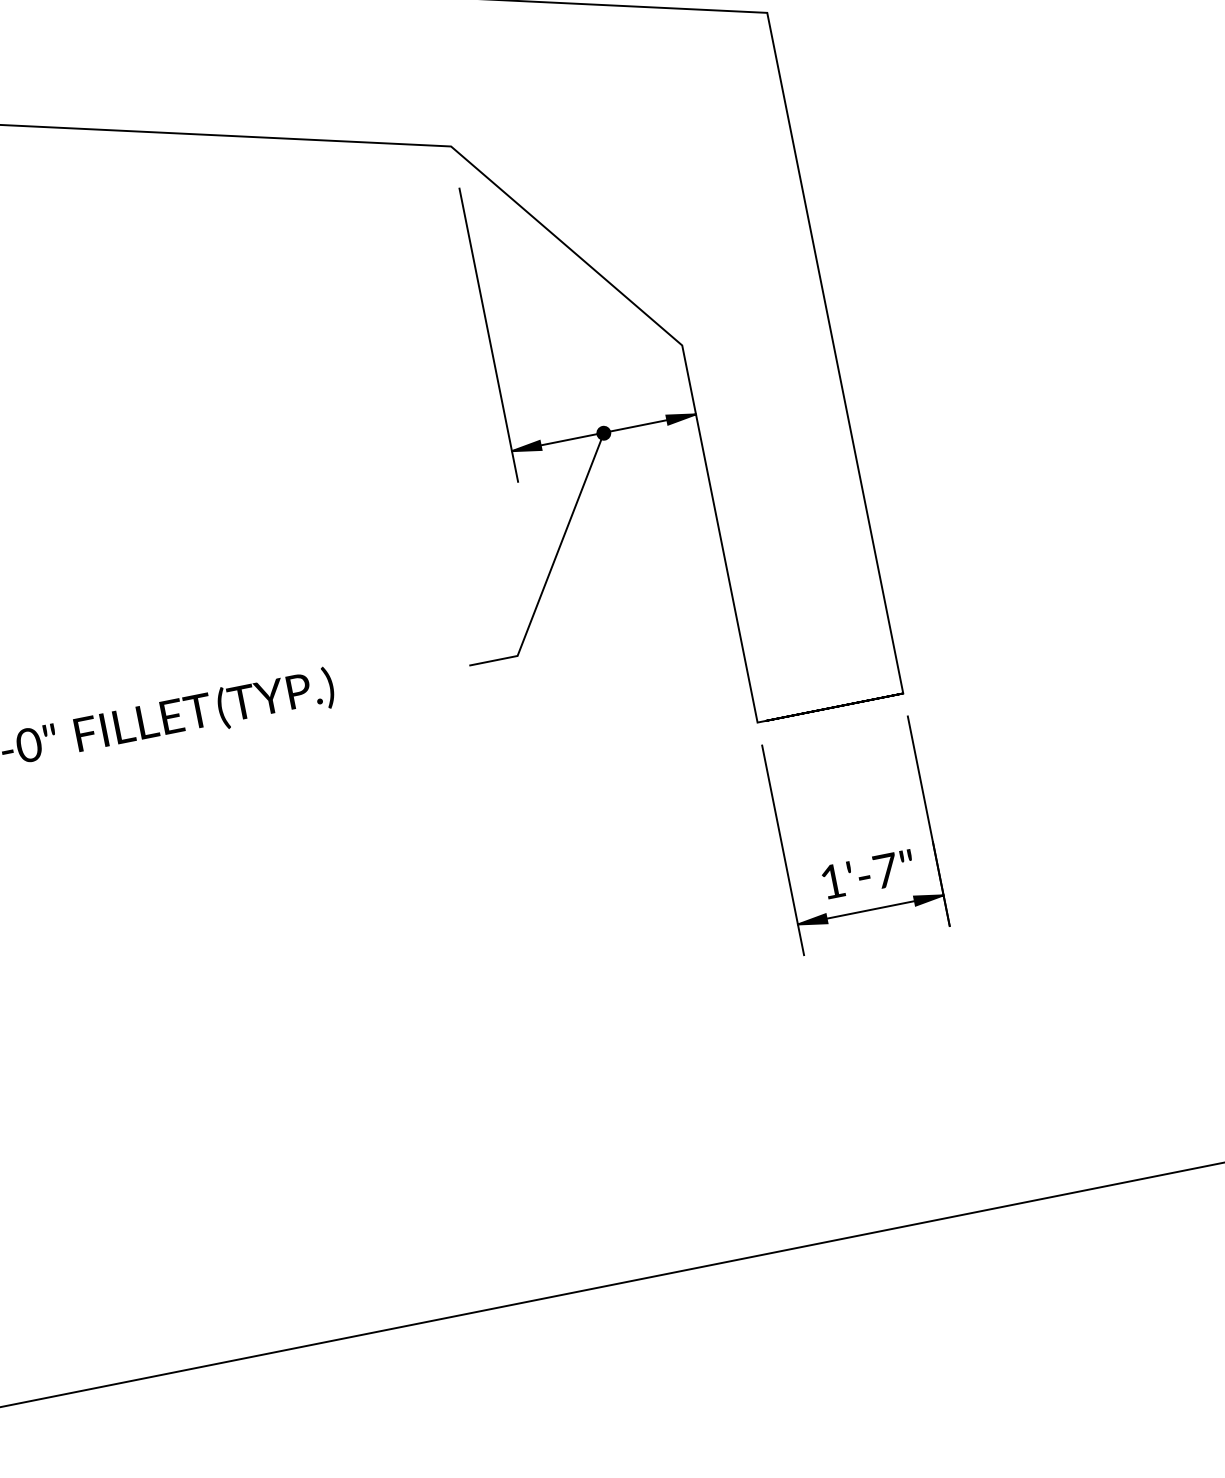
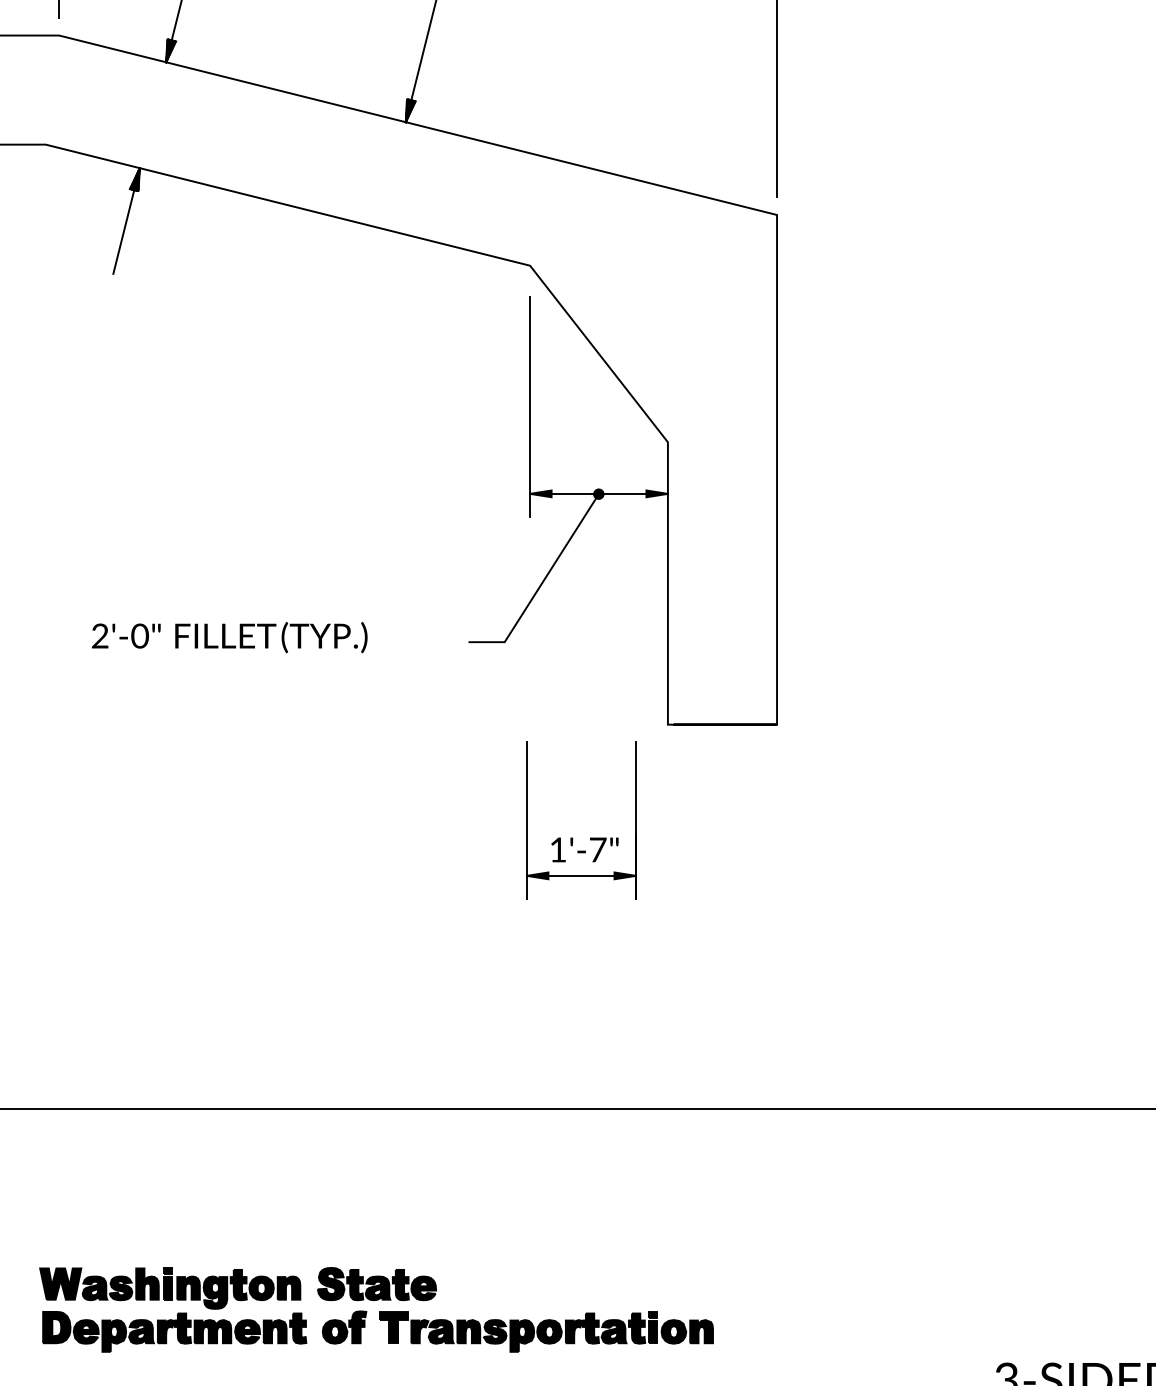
part: (848, 861) -> (572, 837), moved

